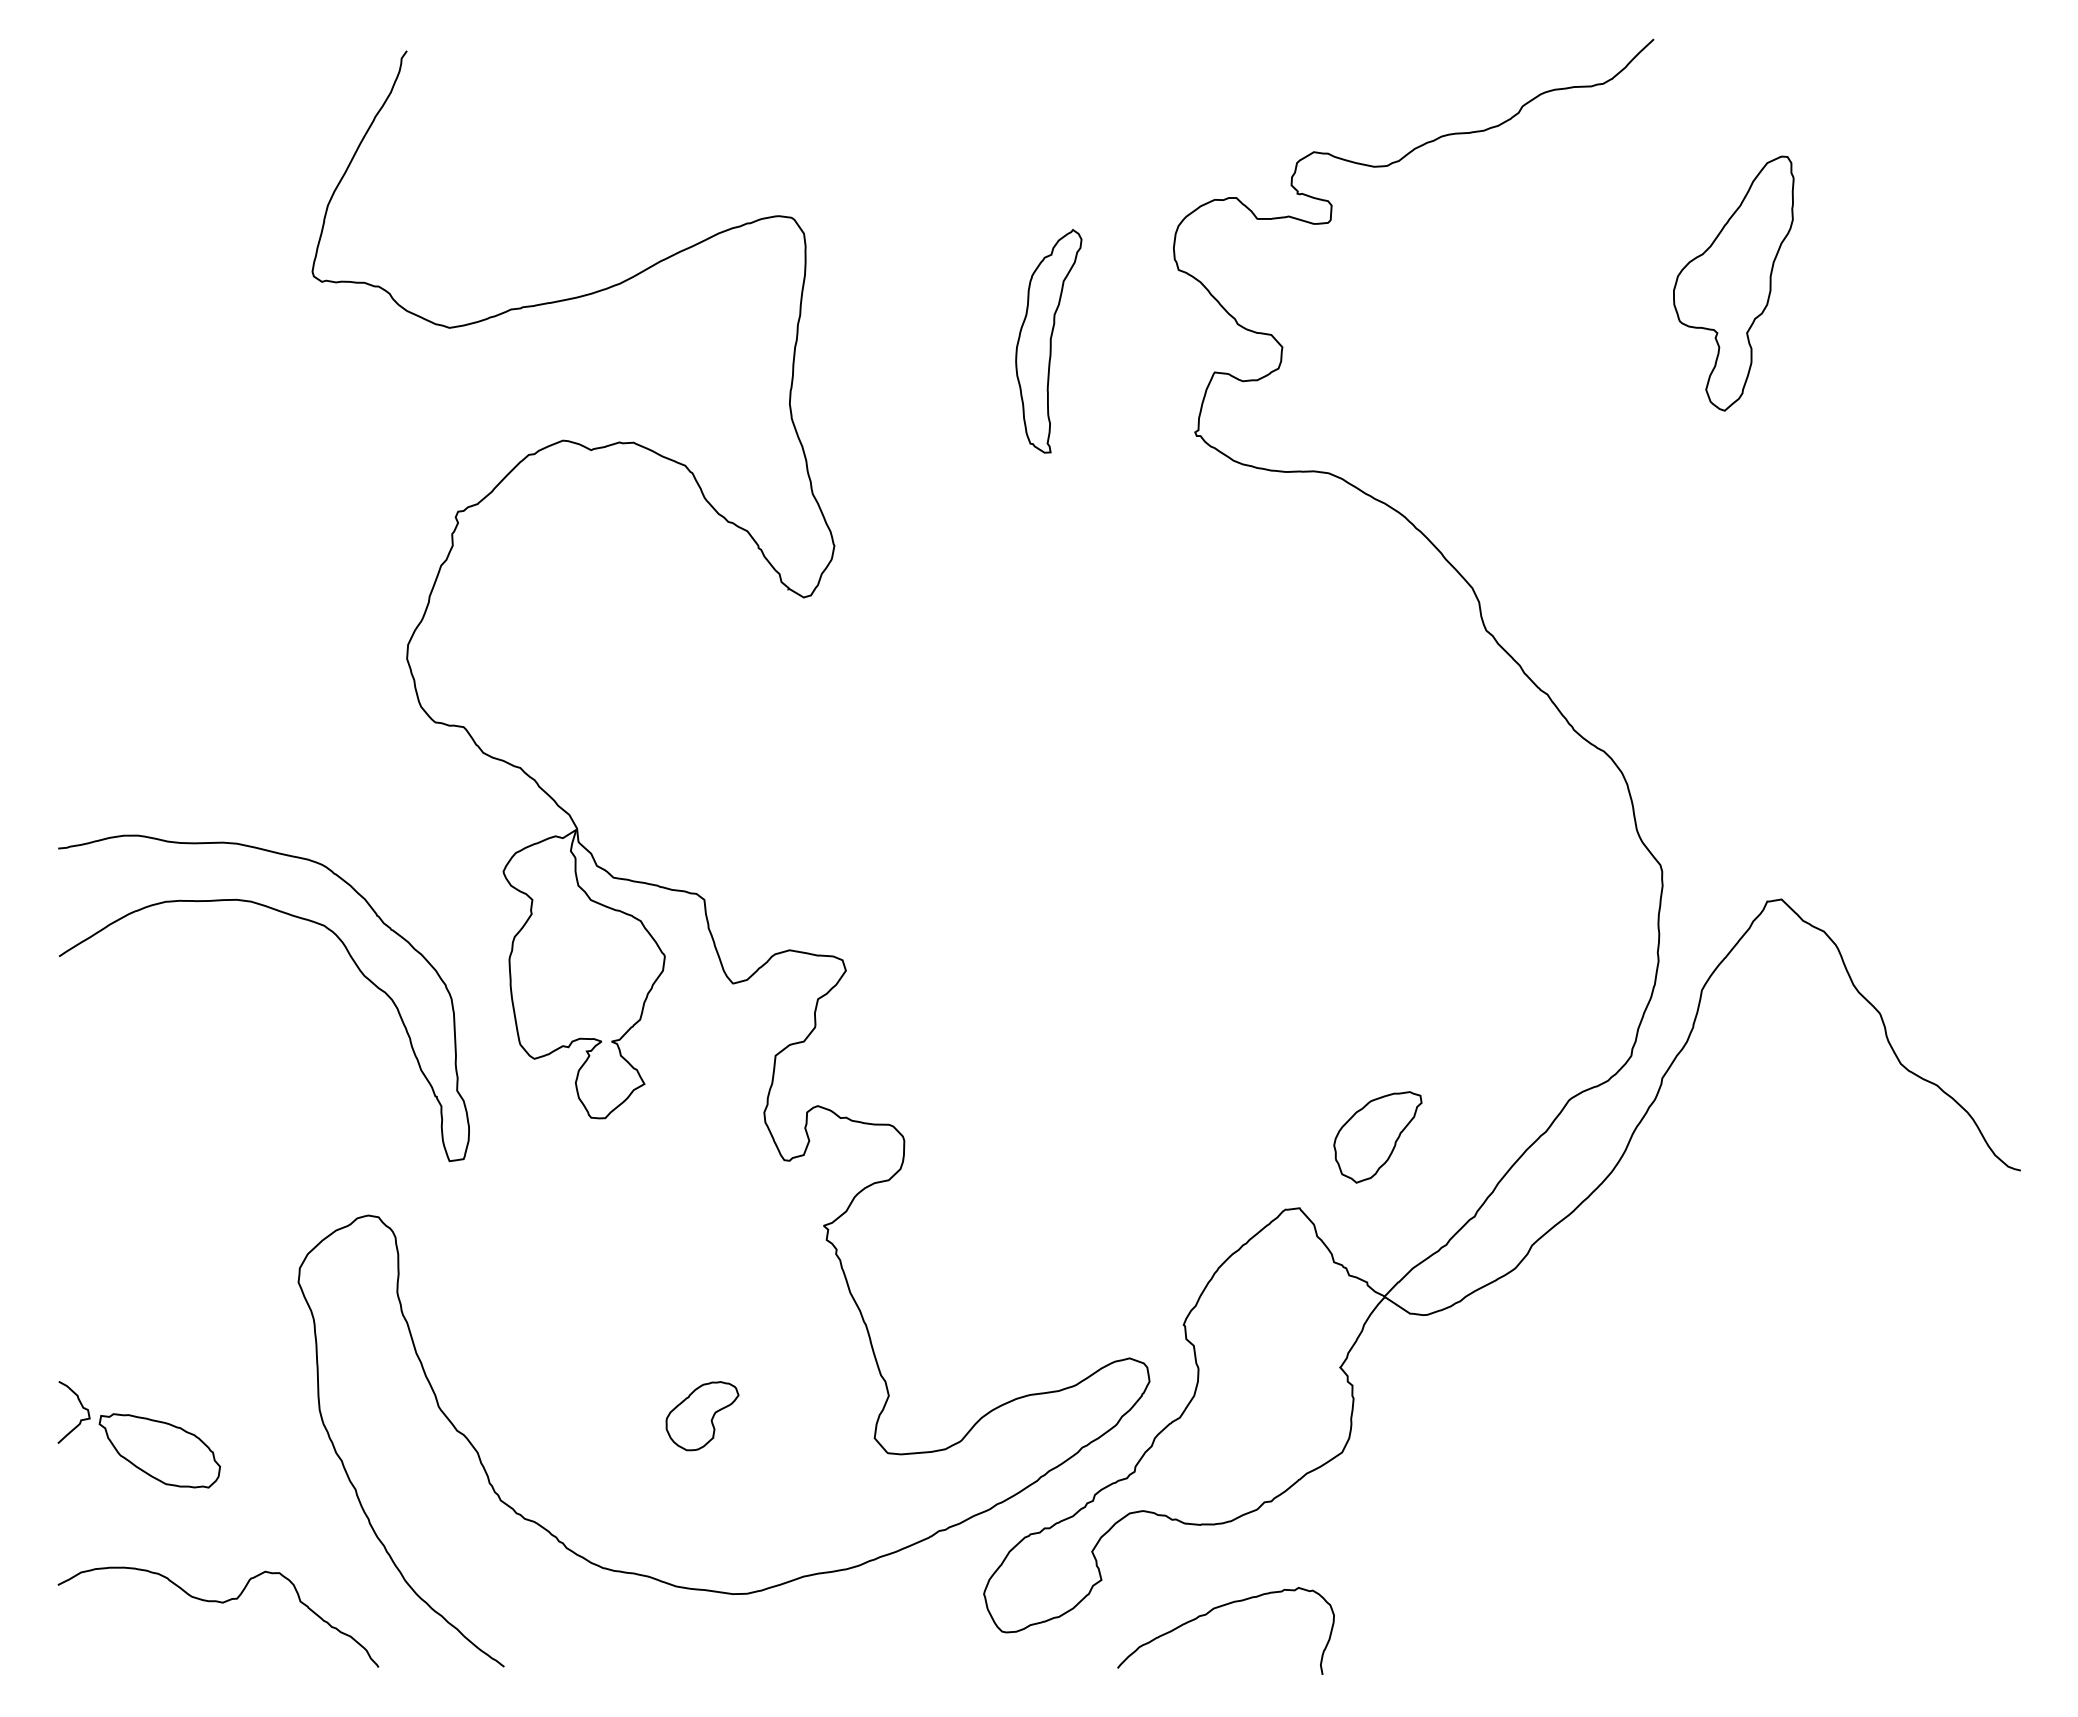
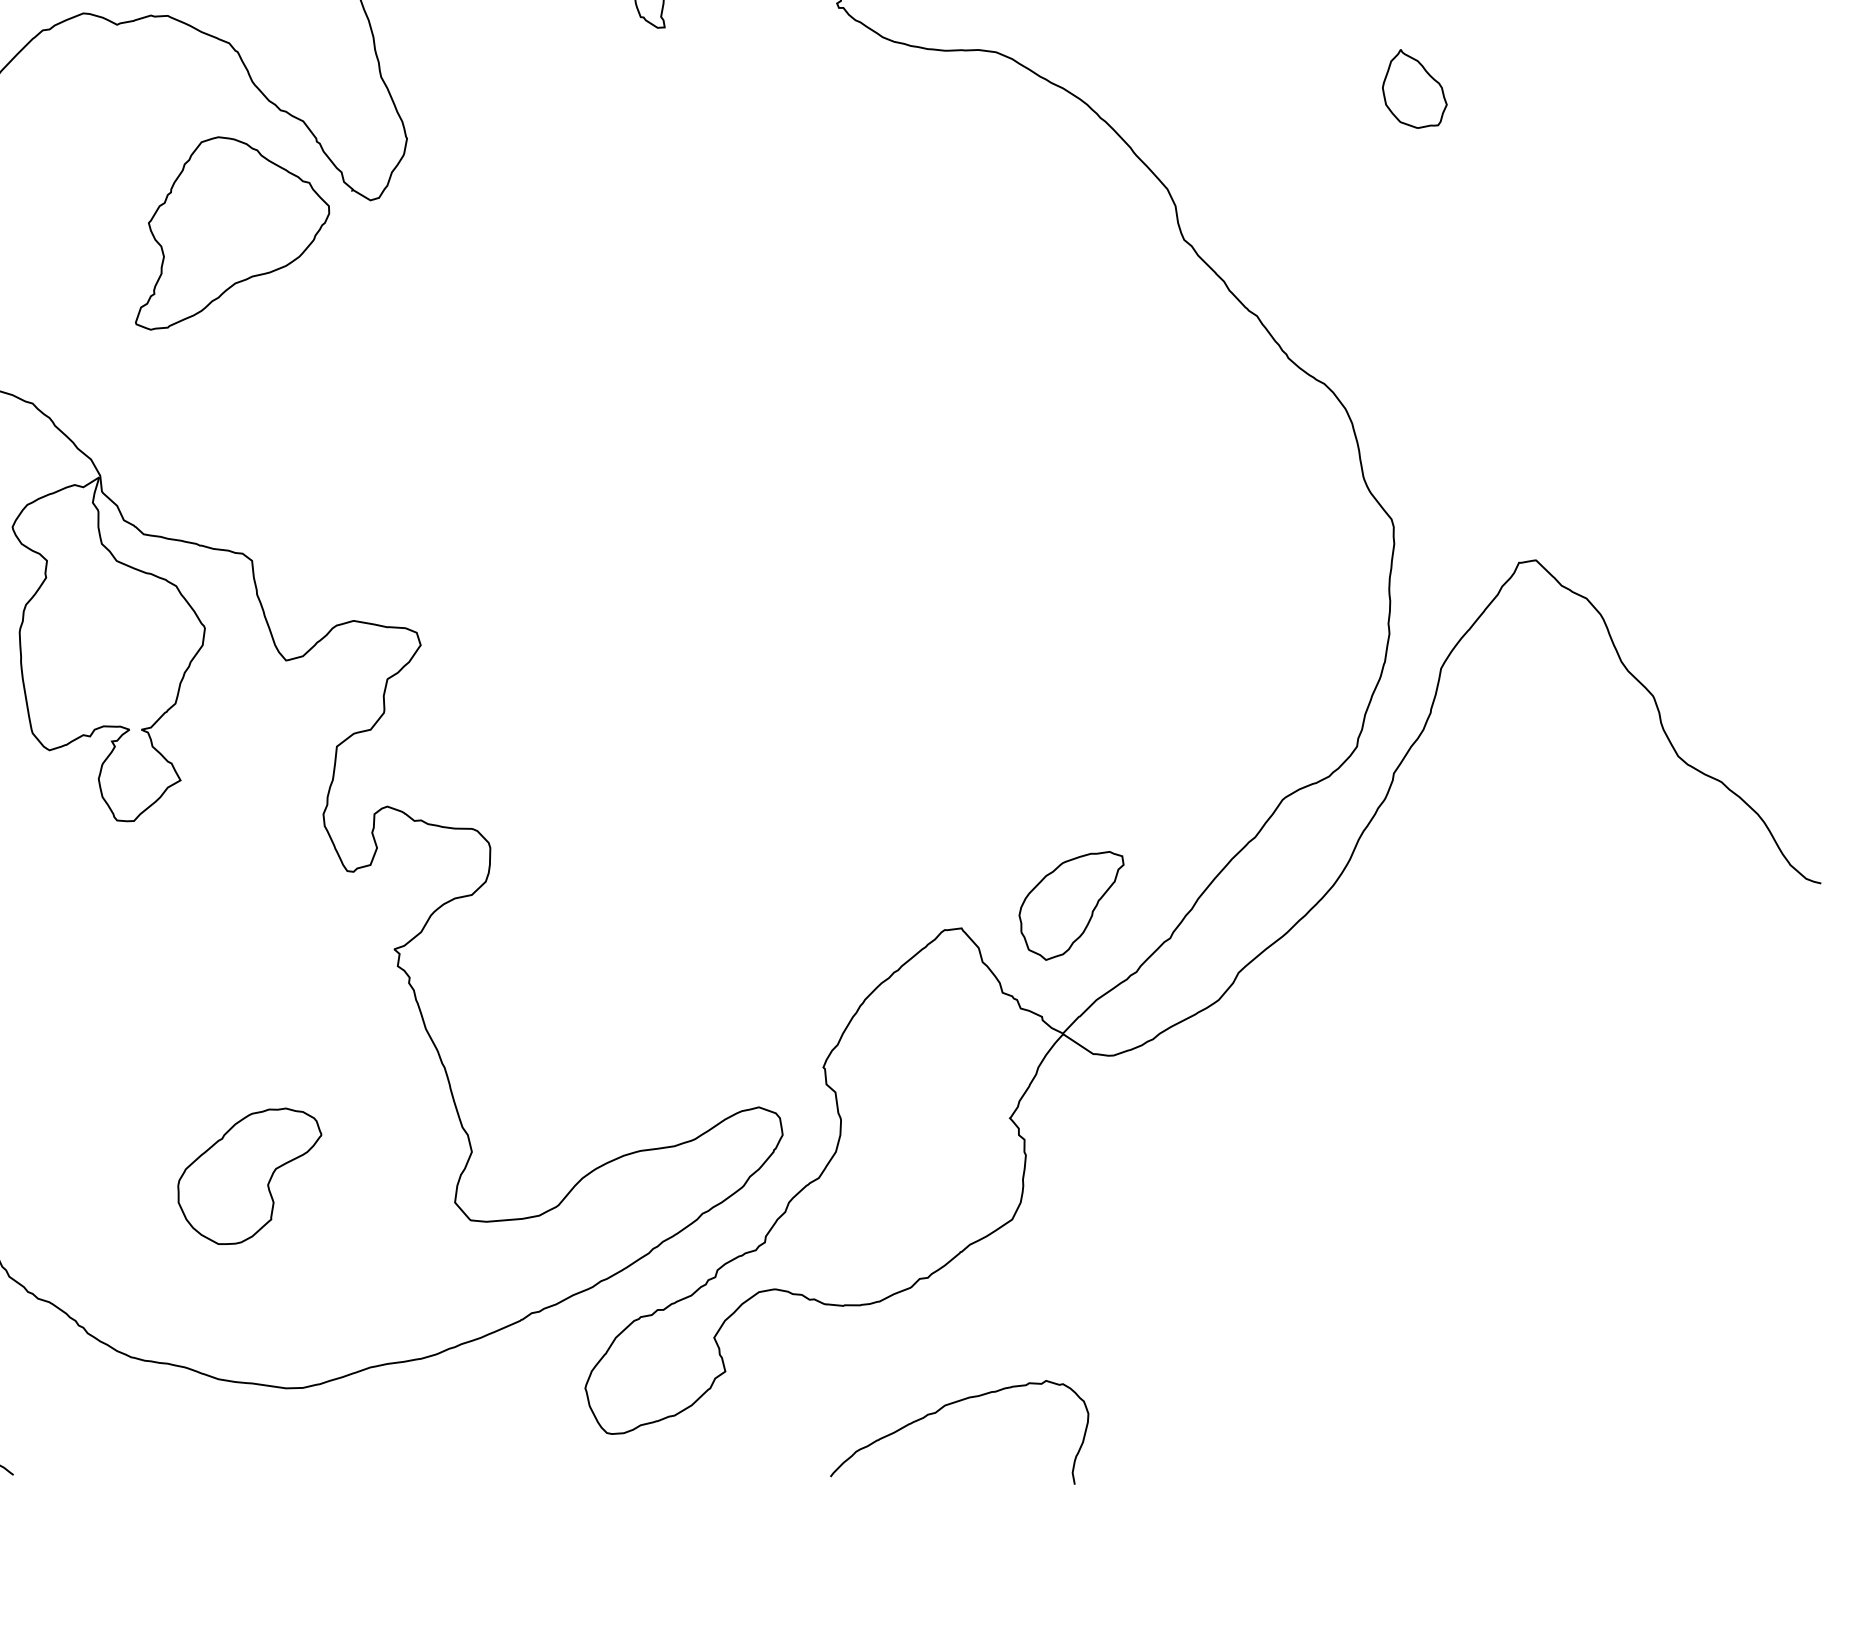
part: (1679, 503) -> (1414, 88), added
part: (687, 624) -> (231, 232), added
part: (1377, 1137) -> (1071, 906), moved
part: (702, 1415) -> (249, 1175), size x1.67
curve: (1217, 1608) -> (949, 1405), moved

